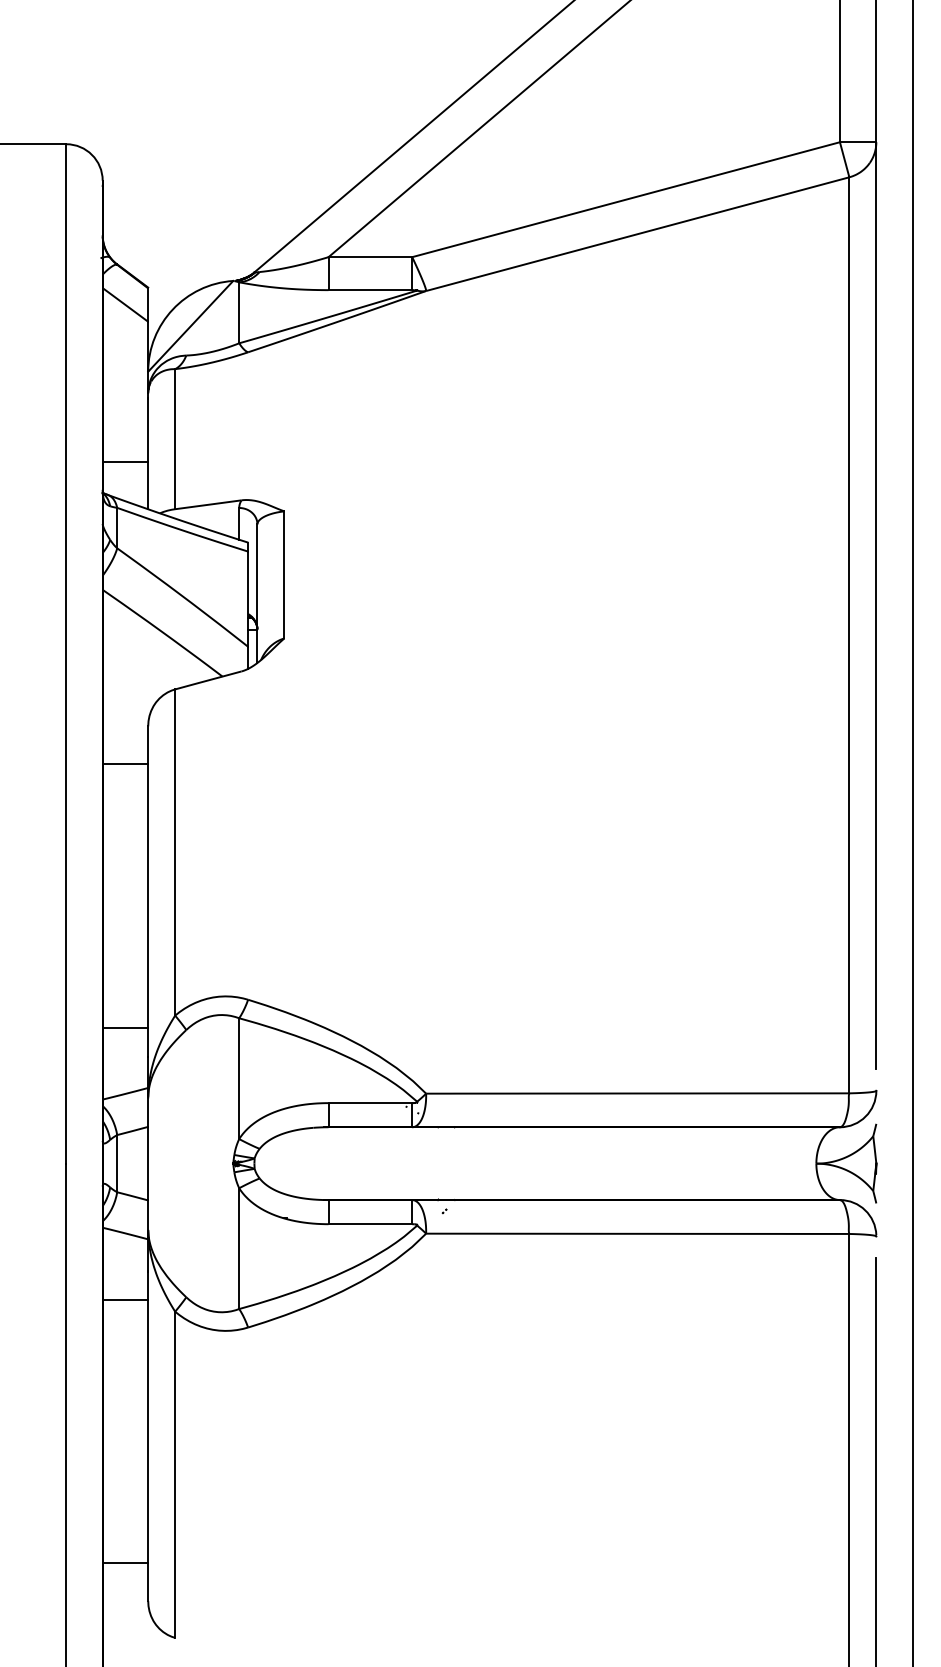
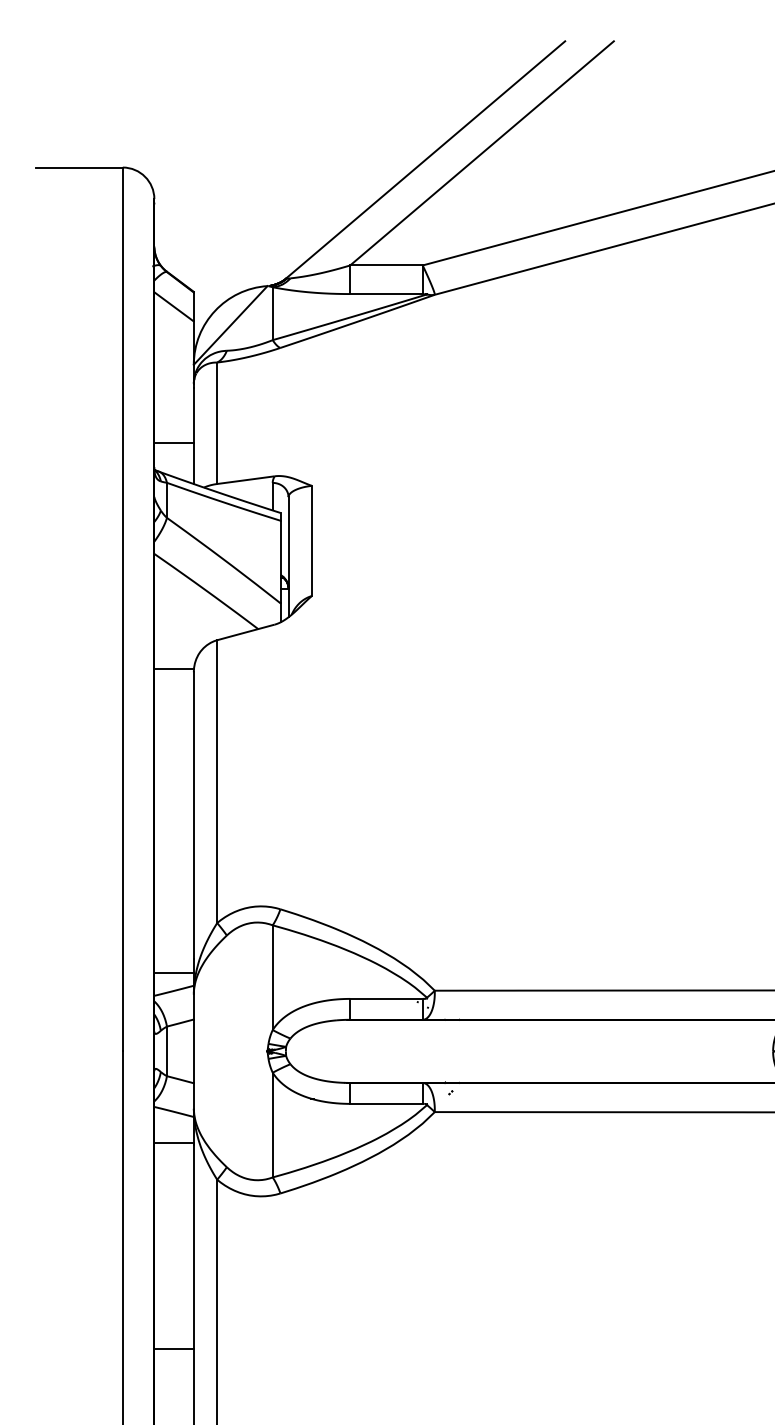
line: (125, 763) -> (174, 668), moved
line: (125, 1027) -> (174, 973), moved
line: (125, 1299) -> (174, 1142), moved
line: (125, 1563) -> (174, 1348), moved

